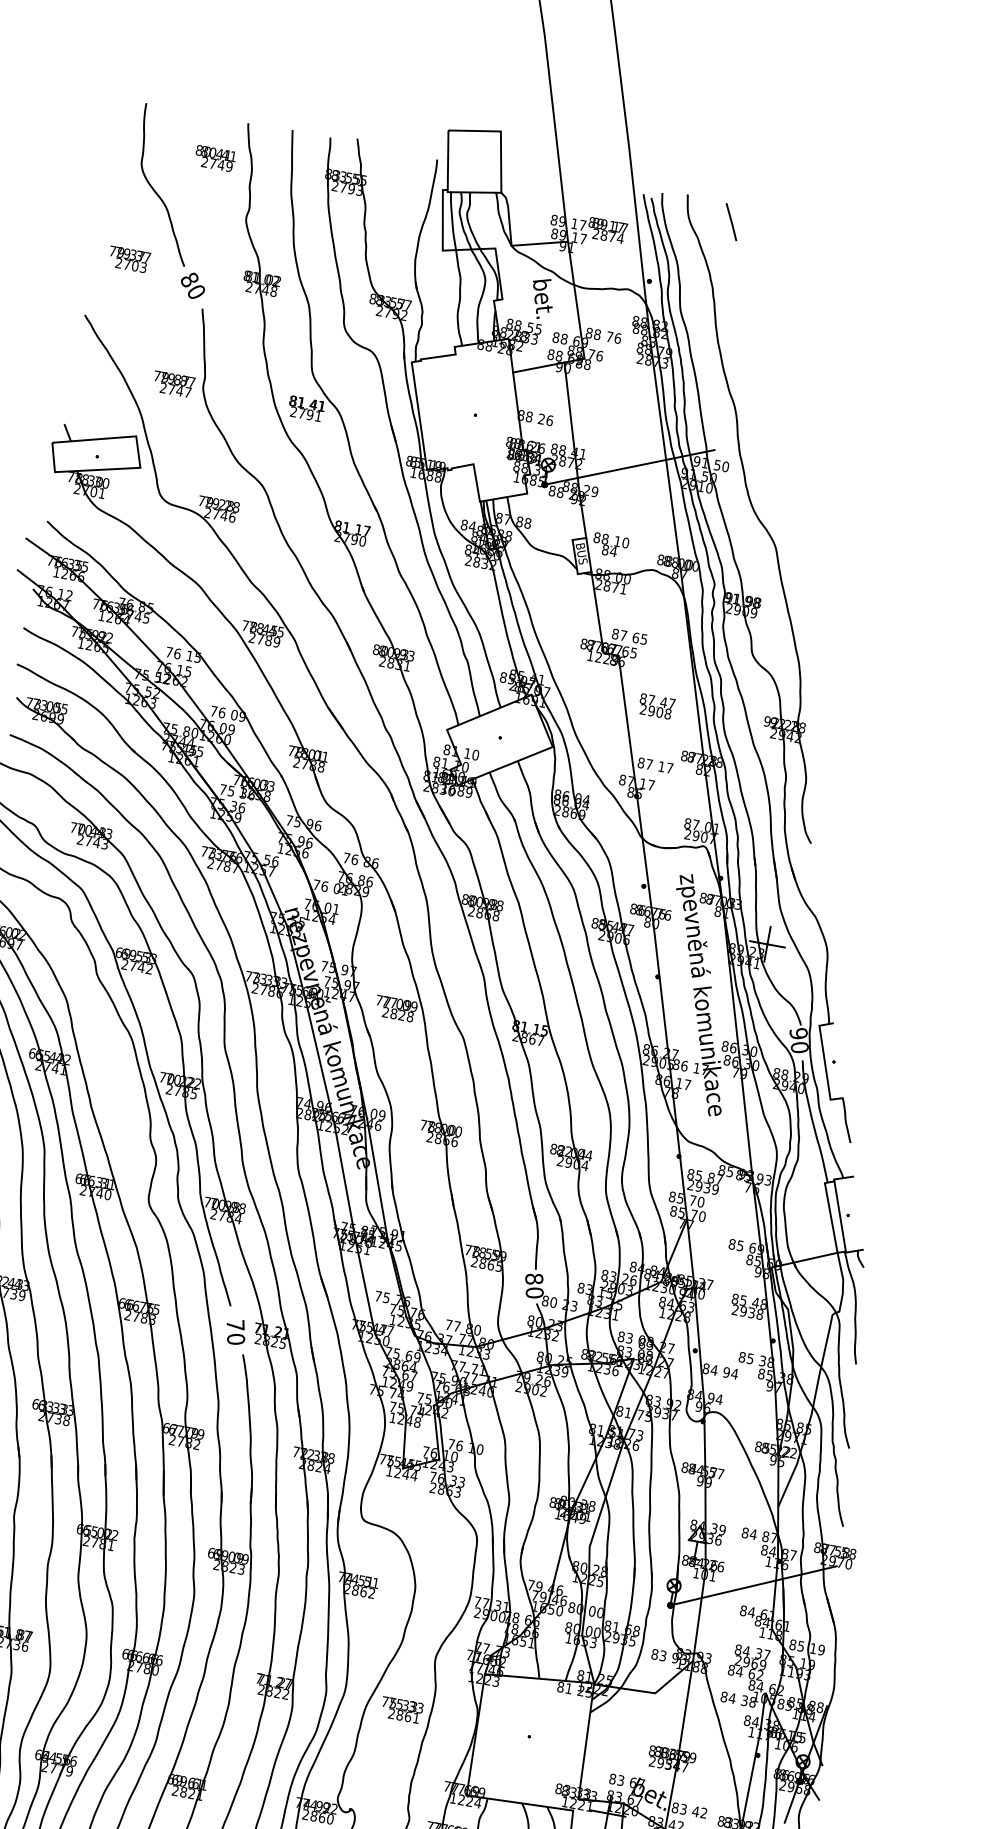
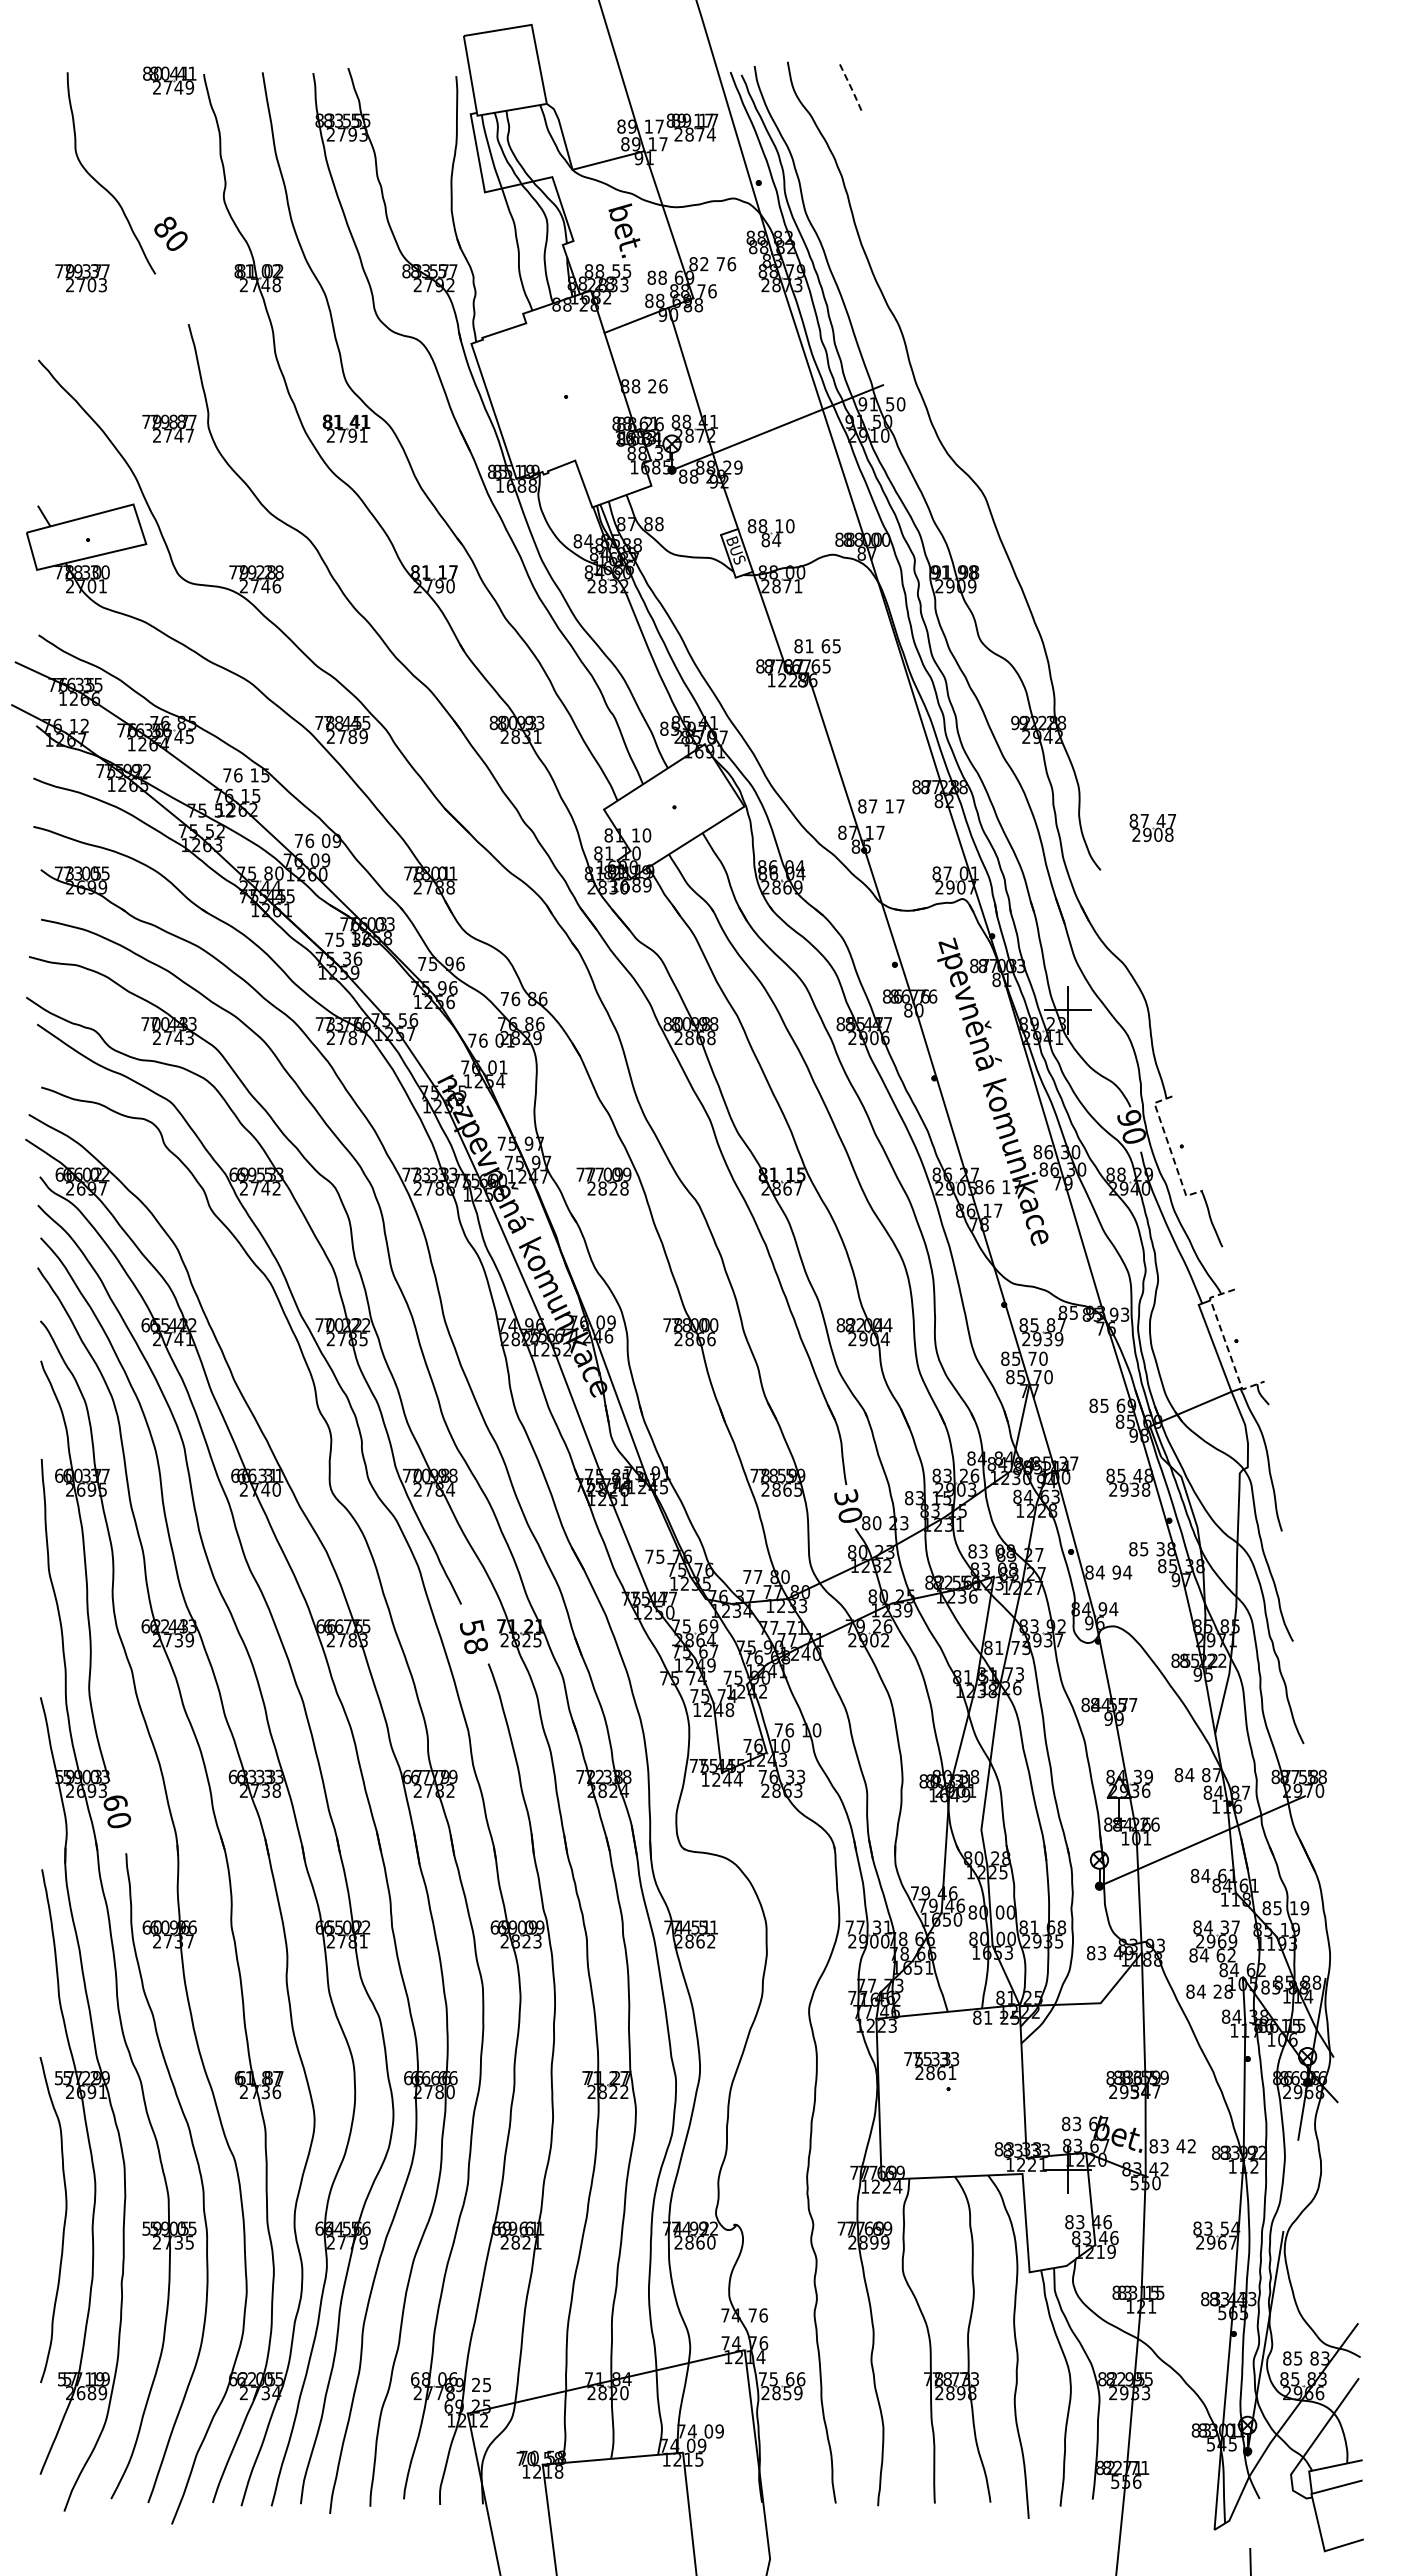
part: (215, 158) -> (169, 80), moved
line: (732, 222) -> (851, 87), solid -> dashed
text: (192, 285) -> (170, 233), moved
text: (597, 334) -> (704, 264), 88 -> 82
text: (623, 635) -> (809, 646), 87 -> 81
part: (656, 706) -> (1152, 827), moved
line: (825, 1062) -> (1170, 1149), solid -> dashed
line: (839, 1215) -> (1225, 1342), solid -> dashed
text: (534, 1279) -> (846, 1497), 80 -> 30
text: (235, 1331) -> (473, 1636), 70 -> 58
text: (679, 1659) -> (1123, 1953), 93 -> 49
text: (744, 1700) -> (1217, 1991), 38 -> 28
part: (401, 1710) -> (931, 2066), moved

